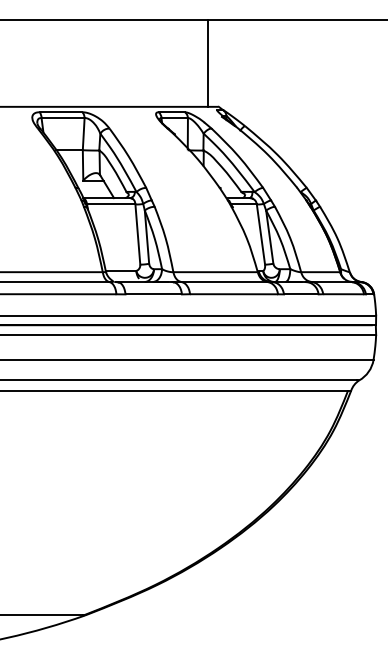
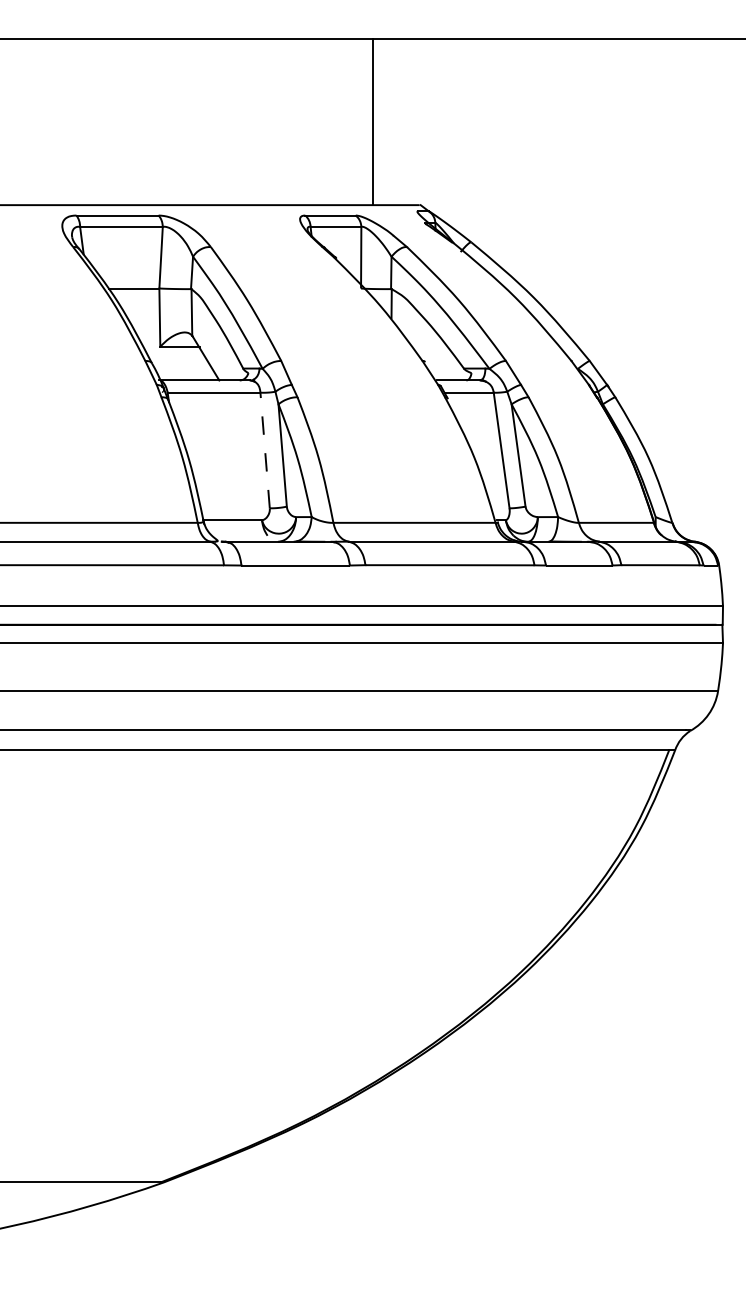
line: (207, 63) -> (372, 121), moved
line: (137, 234) -> (264, 450), solid -> dashed

